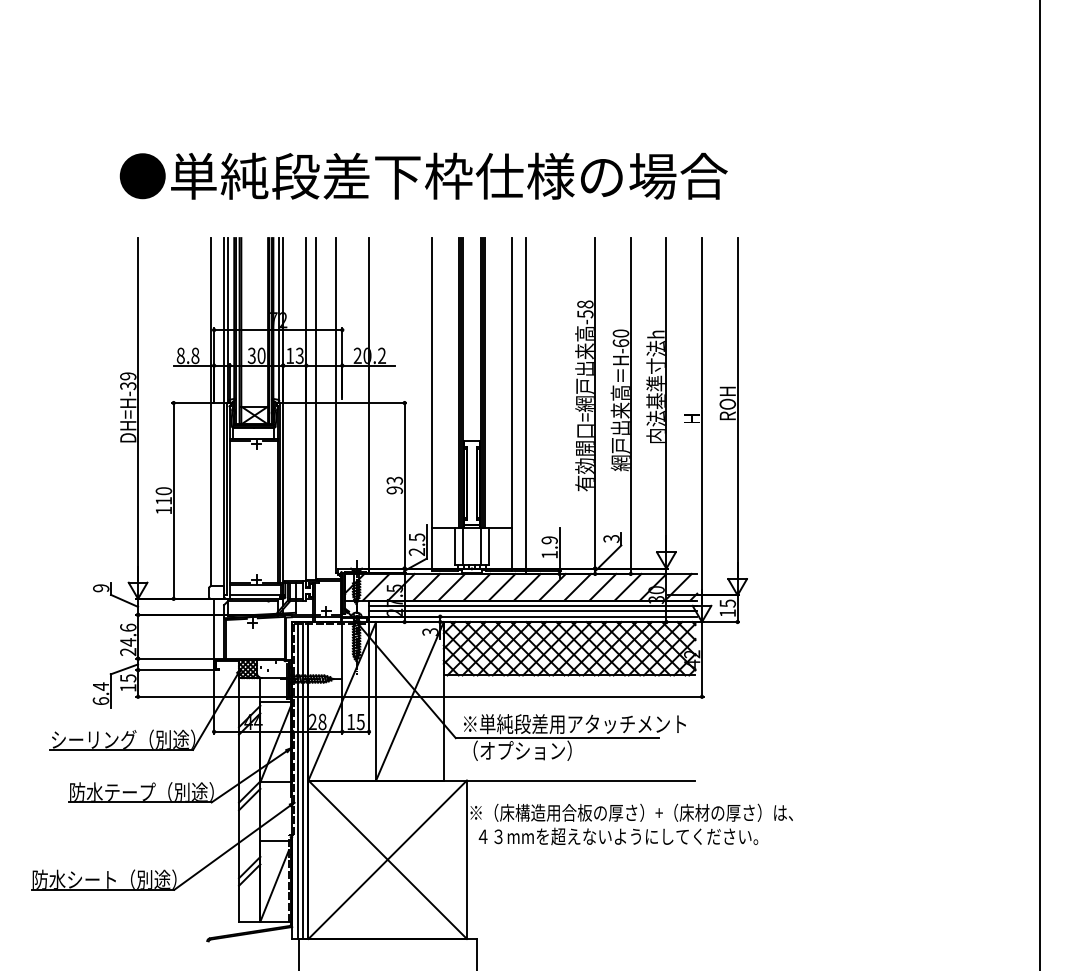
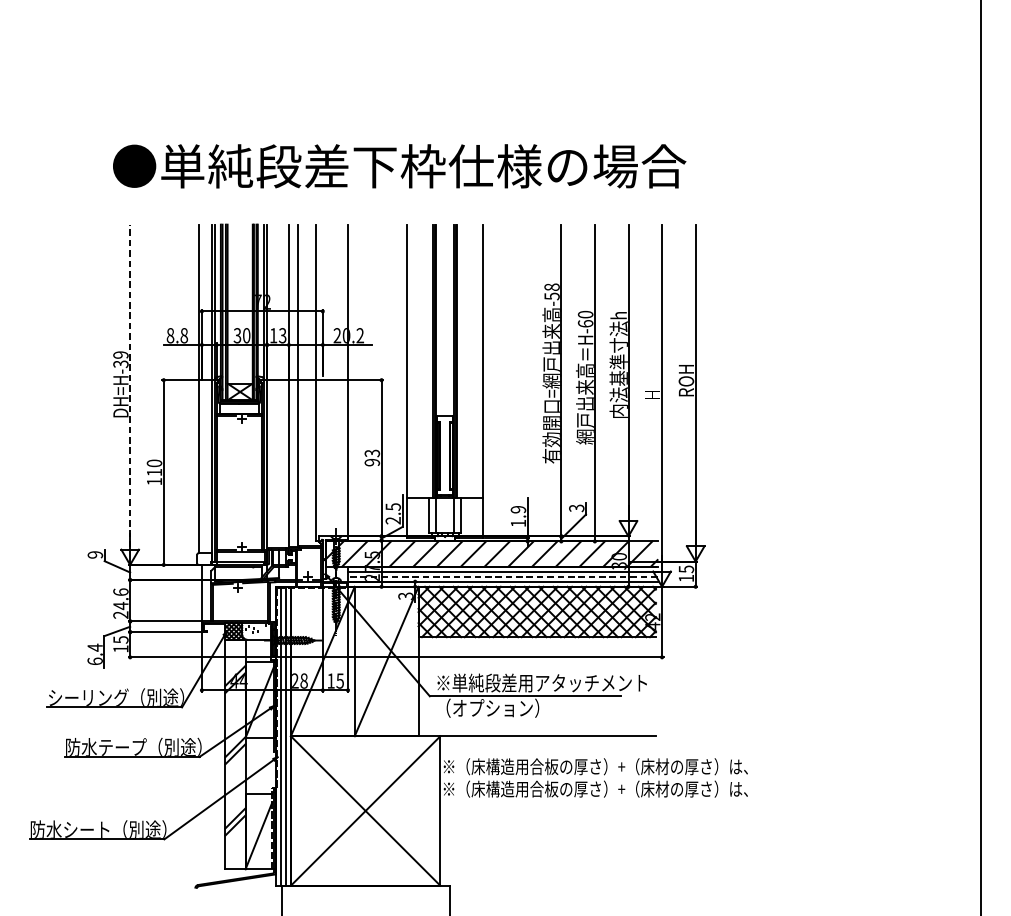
line: (525, 405) -> (495, 382), removed
line: (138, 408) -> (130, 385), solid -> dashed
line: (532, 611) -> (502, 576), solid -> dashed
text: (631, 836) -> (595, 789), ４３mmを超えないようにしてください。 -> ※（床構造用合板の厚さ）+（床材の厚さ）は、

